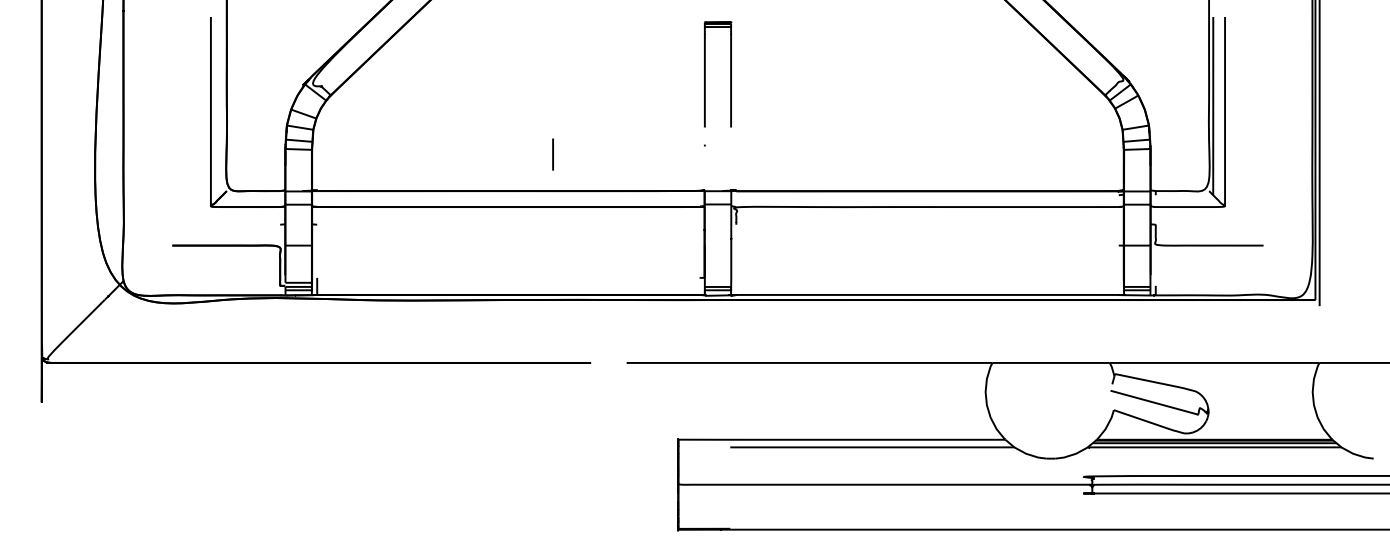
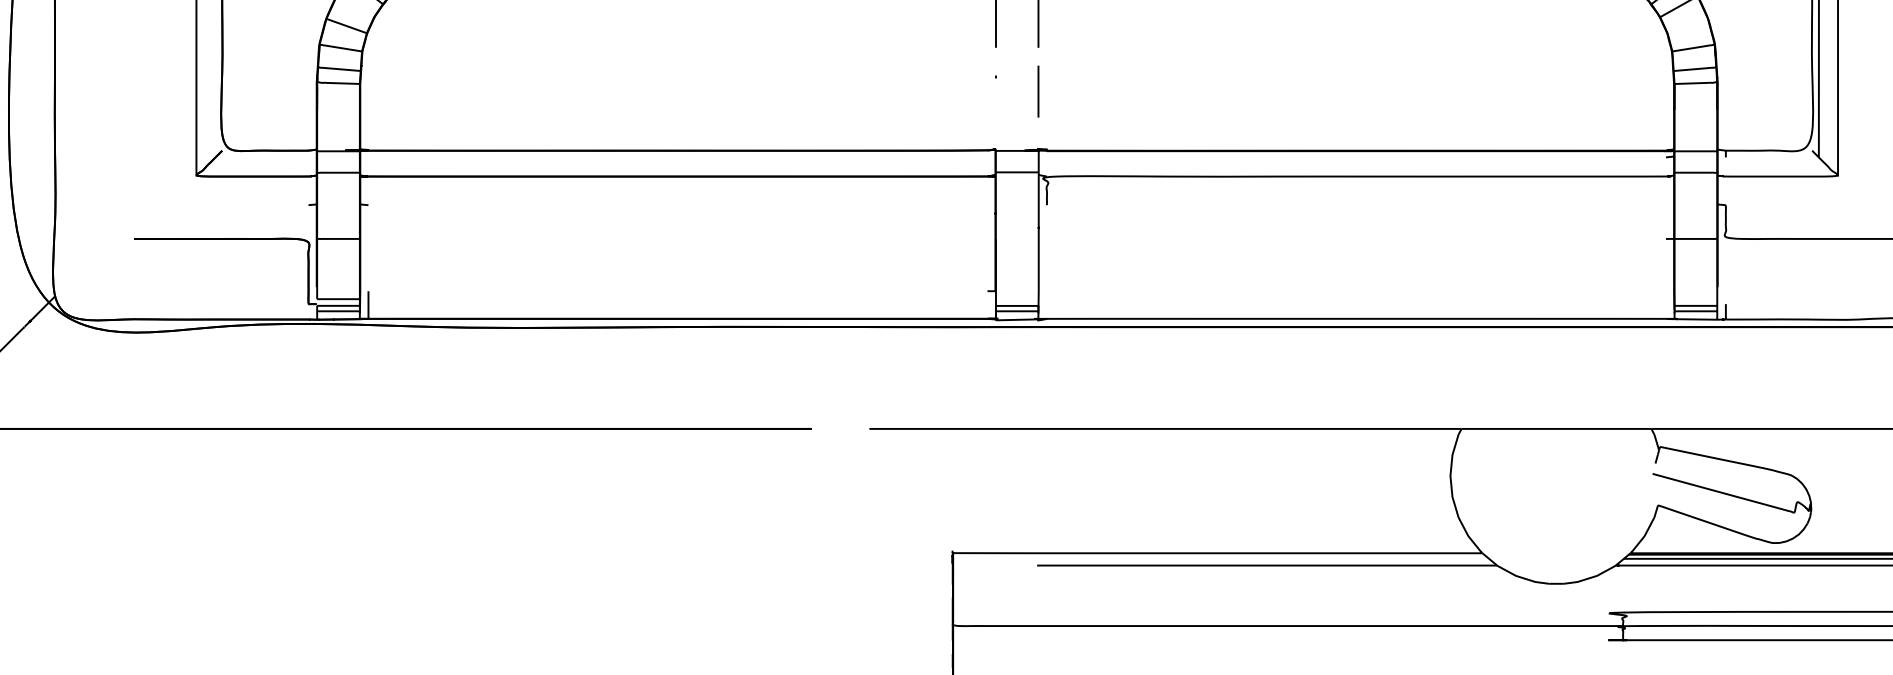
line: (552, 154) -> (1037, 91), moved

